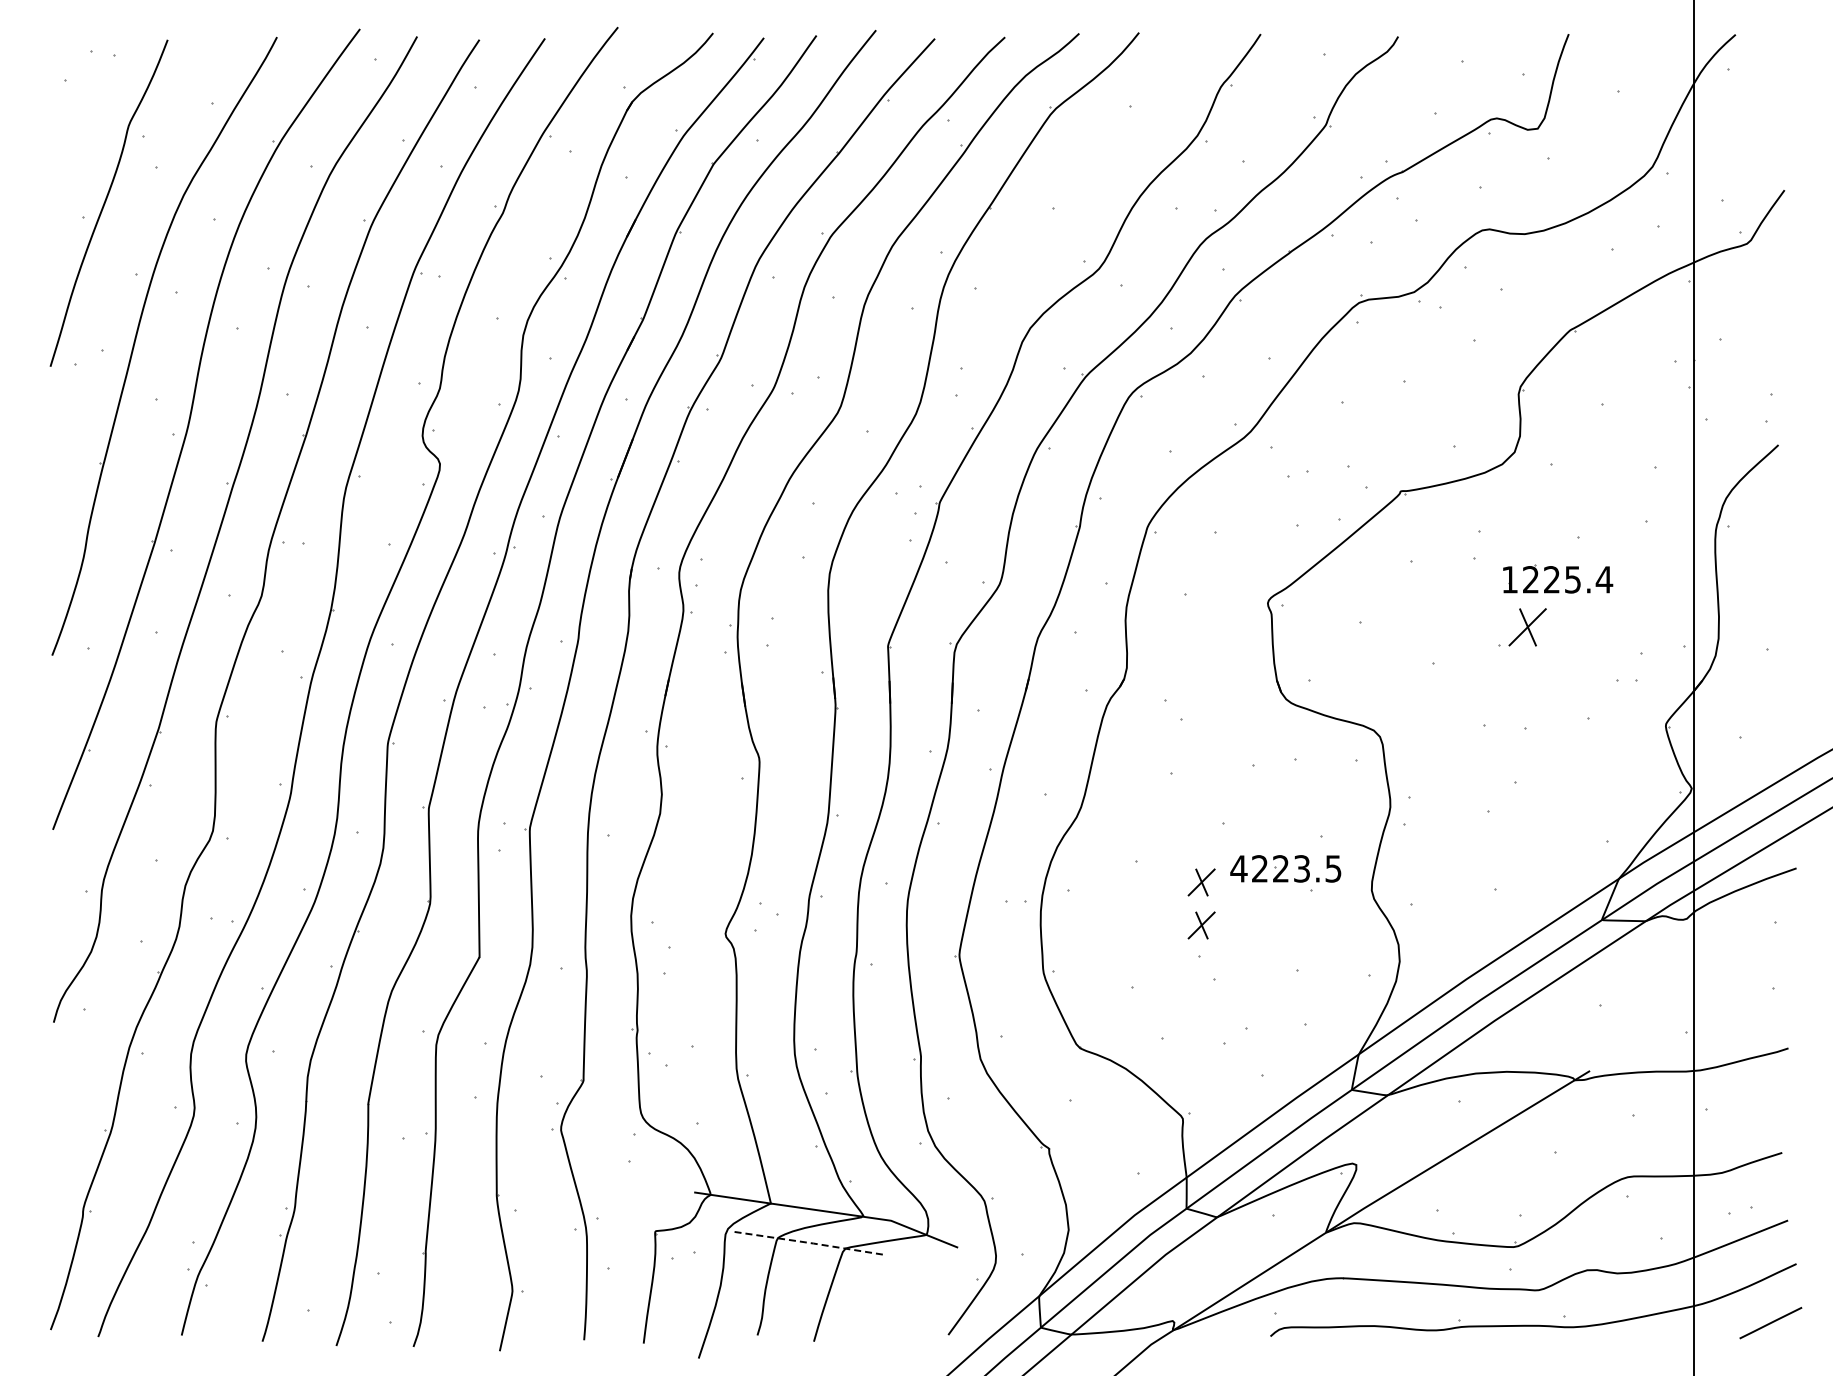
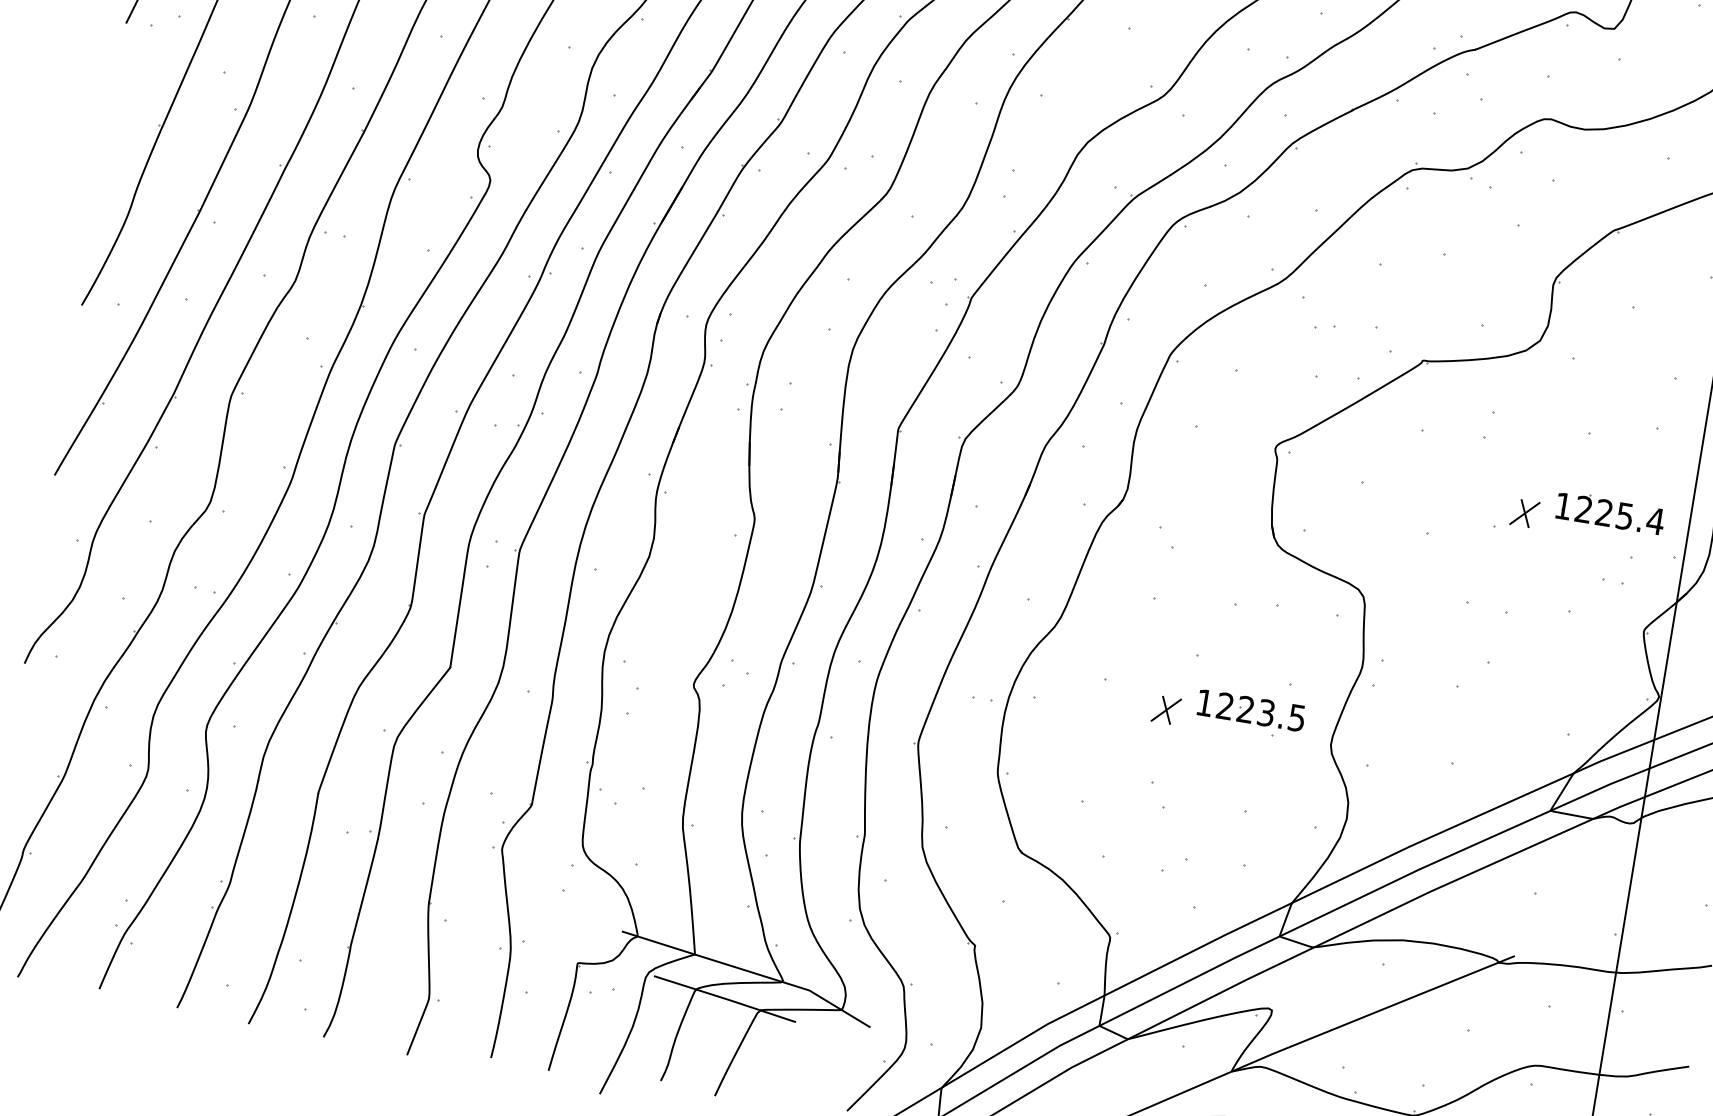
part: (1558, 578) -> (1610, 512), moved
part: (1527, 627) -> (1524, 513), size x0.71
text: (1238, 868) -> (1204, 702), 4223.5 -> 1223.5
part: (1201, 925) -> (1159, 752), removed
line: (807, 1242) -> (724, 998), dashed -> solid

